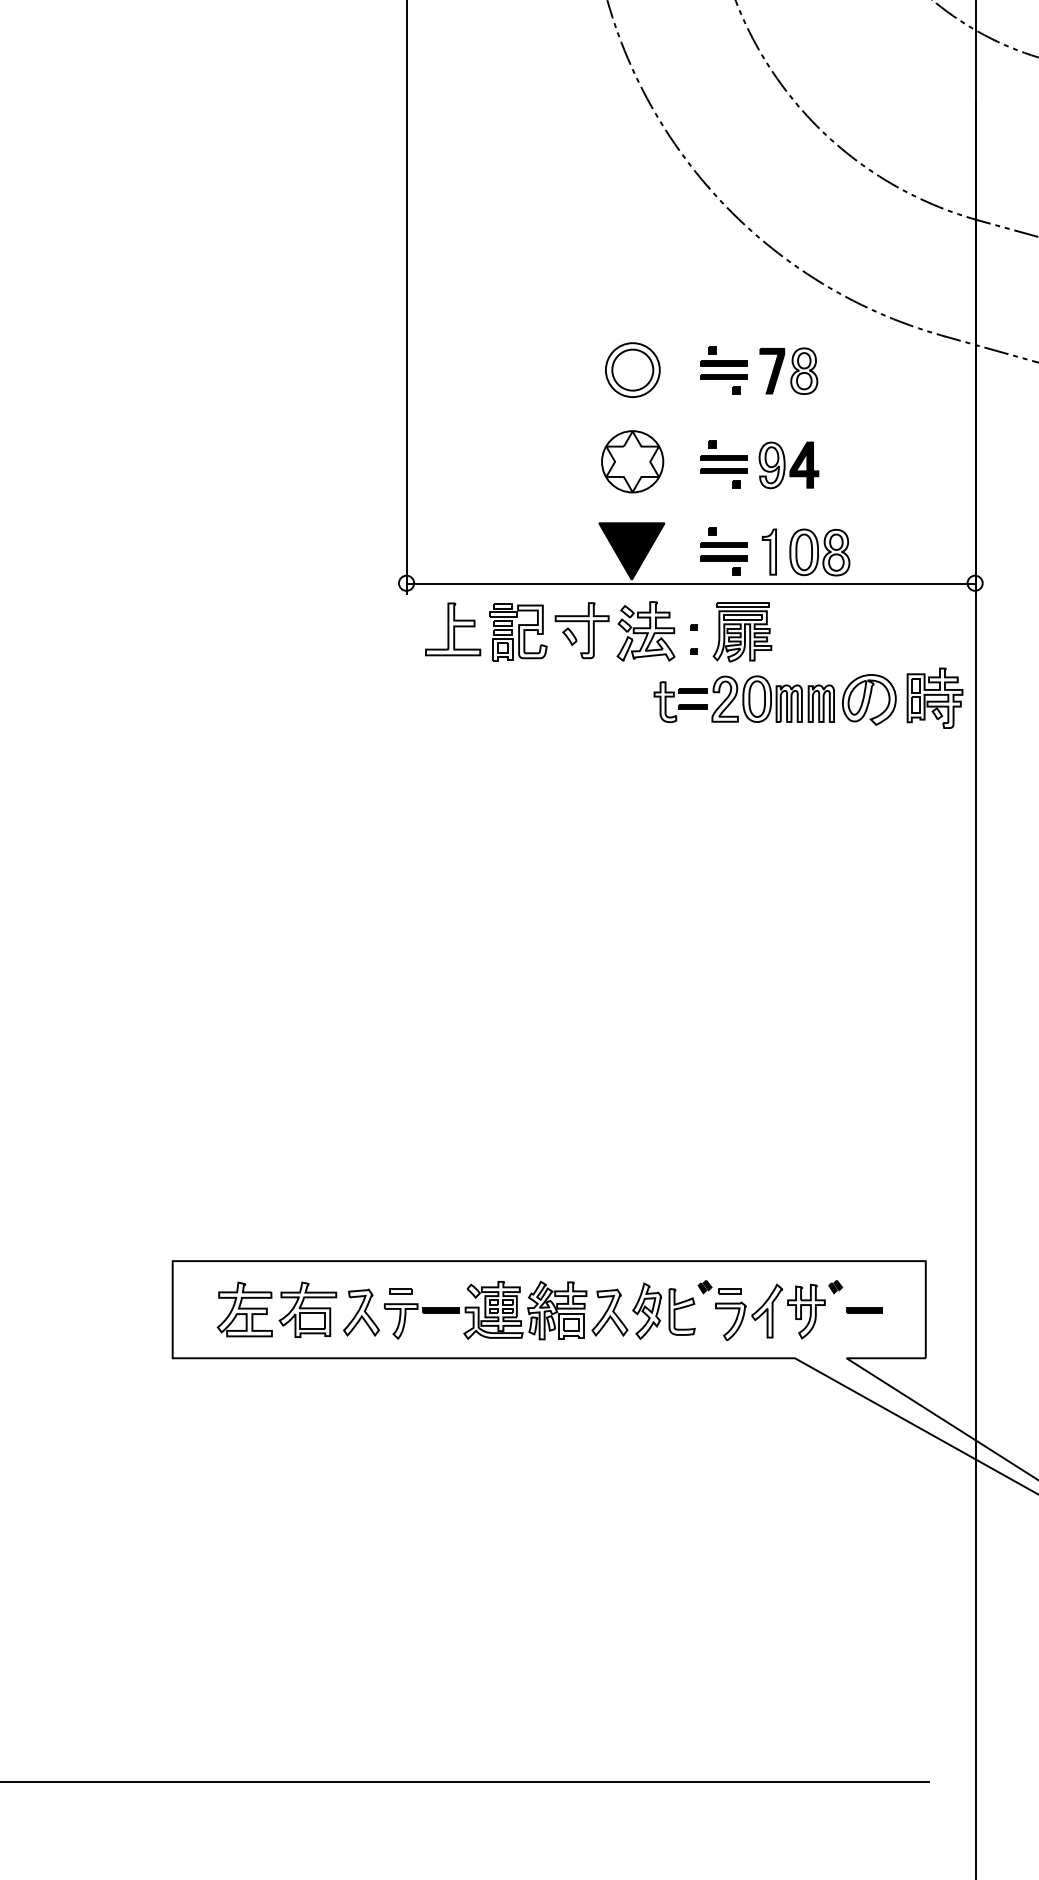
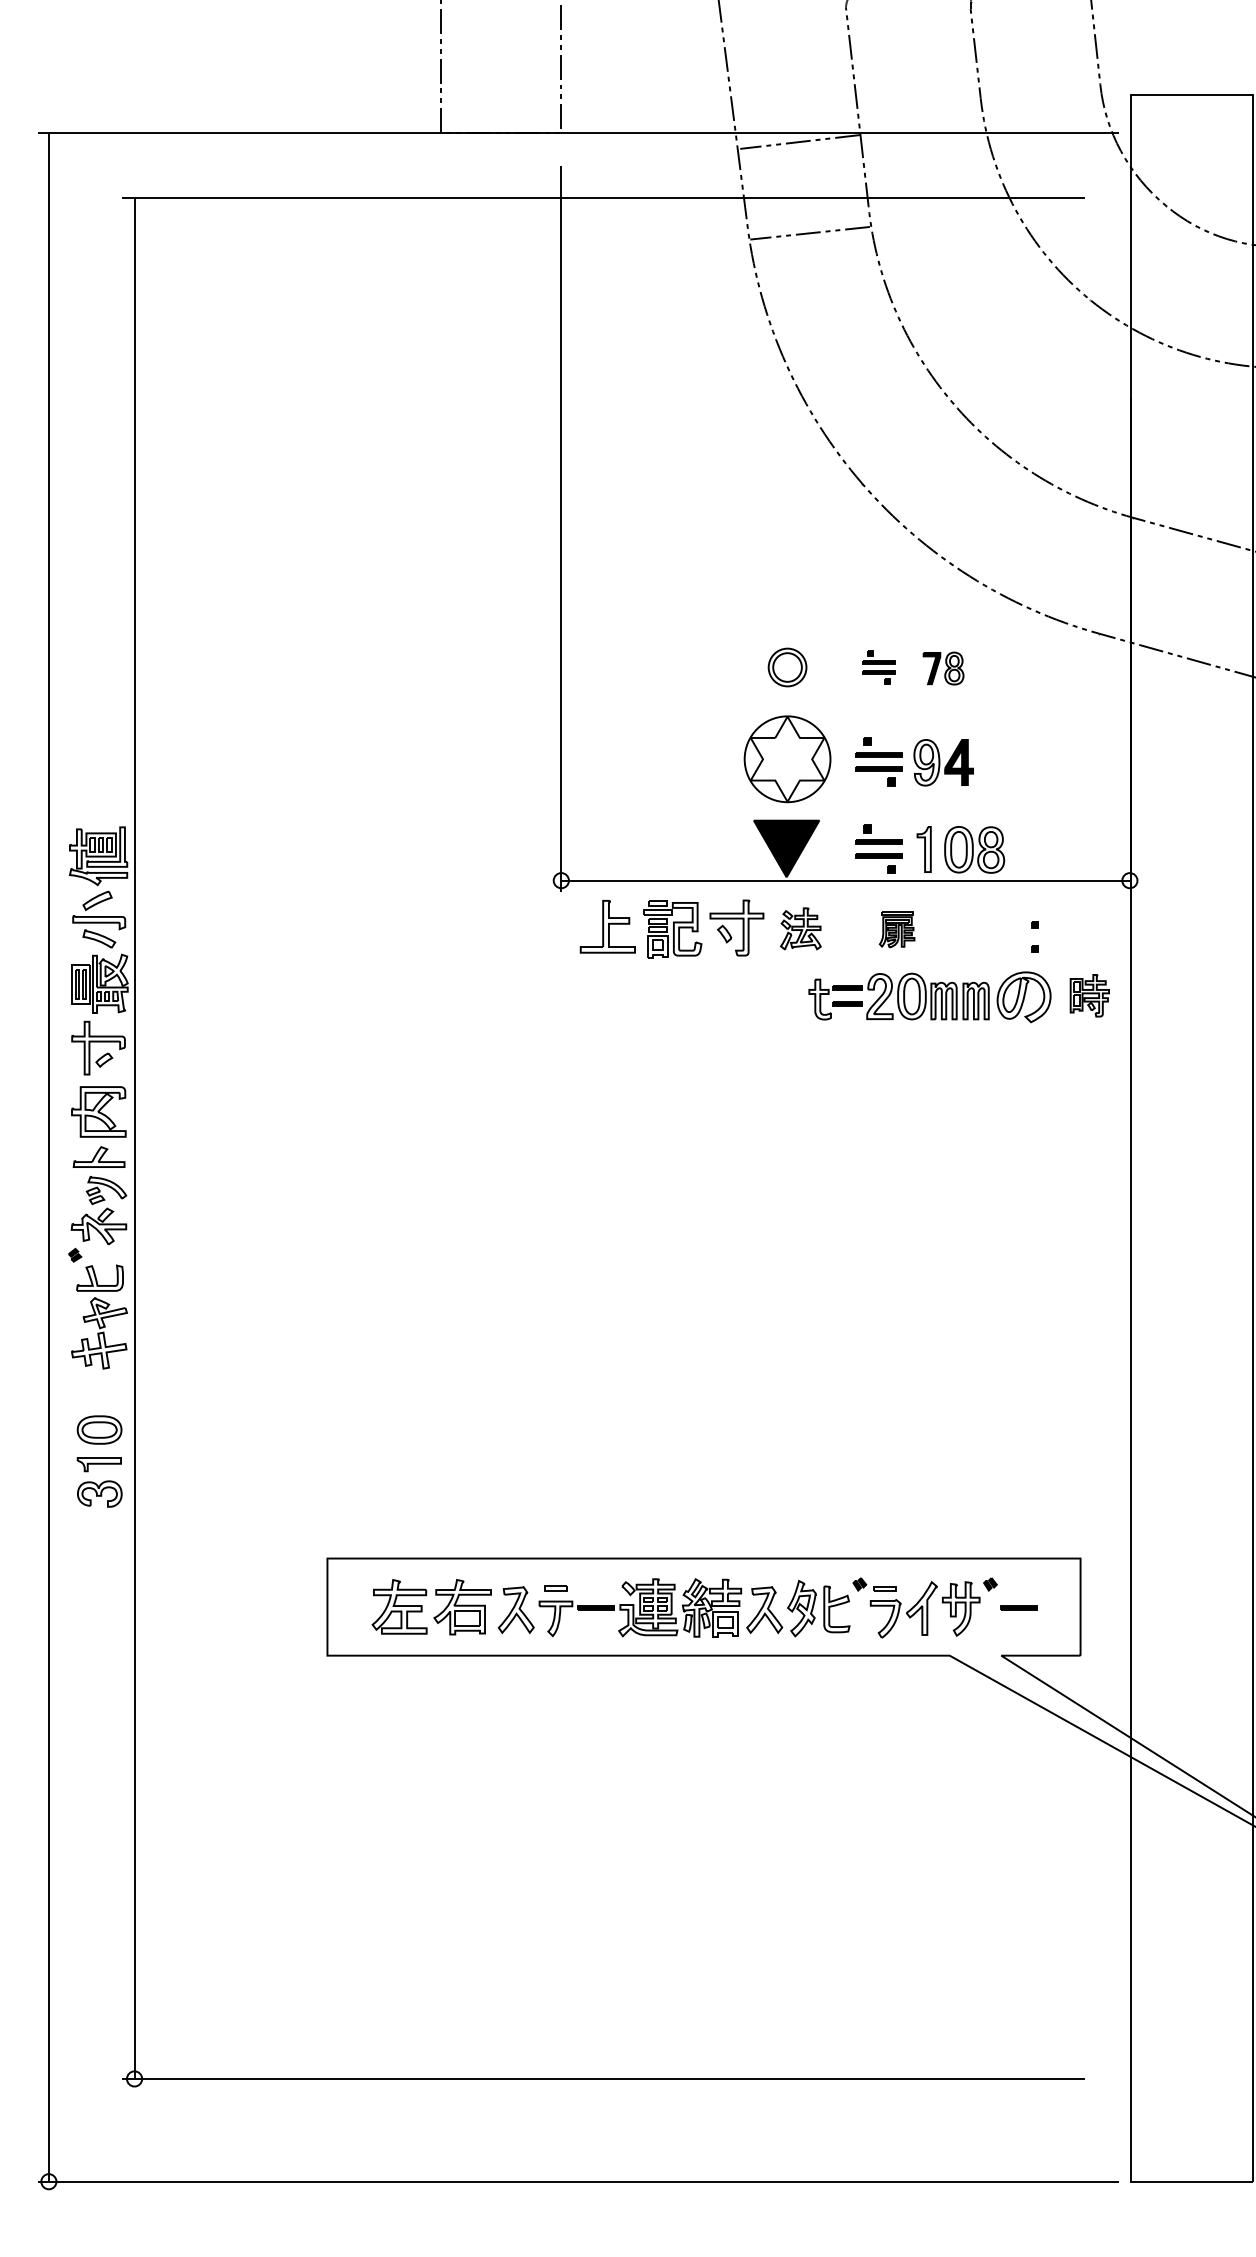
part: (632, 370) -> (787, 667), size x0.7
part: (723, 370) -> (878, 667), size x0.7
part: (788, 371) -> (943, 668), size x0.7
part: (631, 461) -> (786, 758), size x1.4
part: (645, 631) -> (800, 928), size x0.7
part: (693, 631) -> (1034, 928), moved
part: (741, 632) -> (896, 929), size x0.6
part: (934, 698) -> (1089, 995), size x0.7

